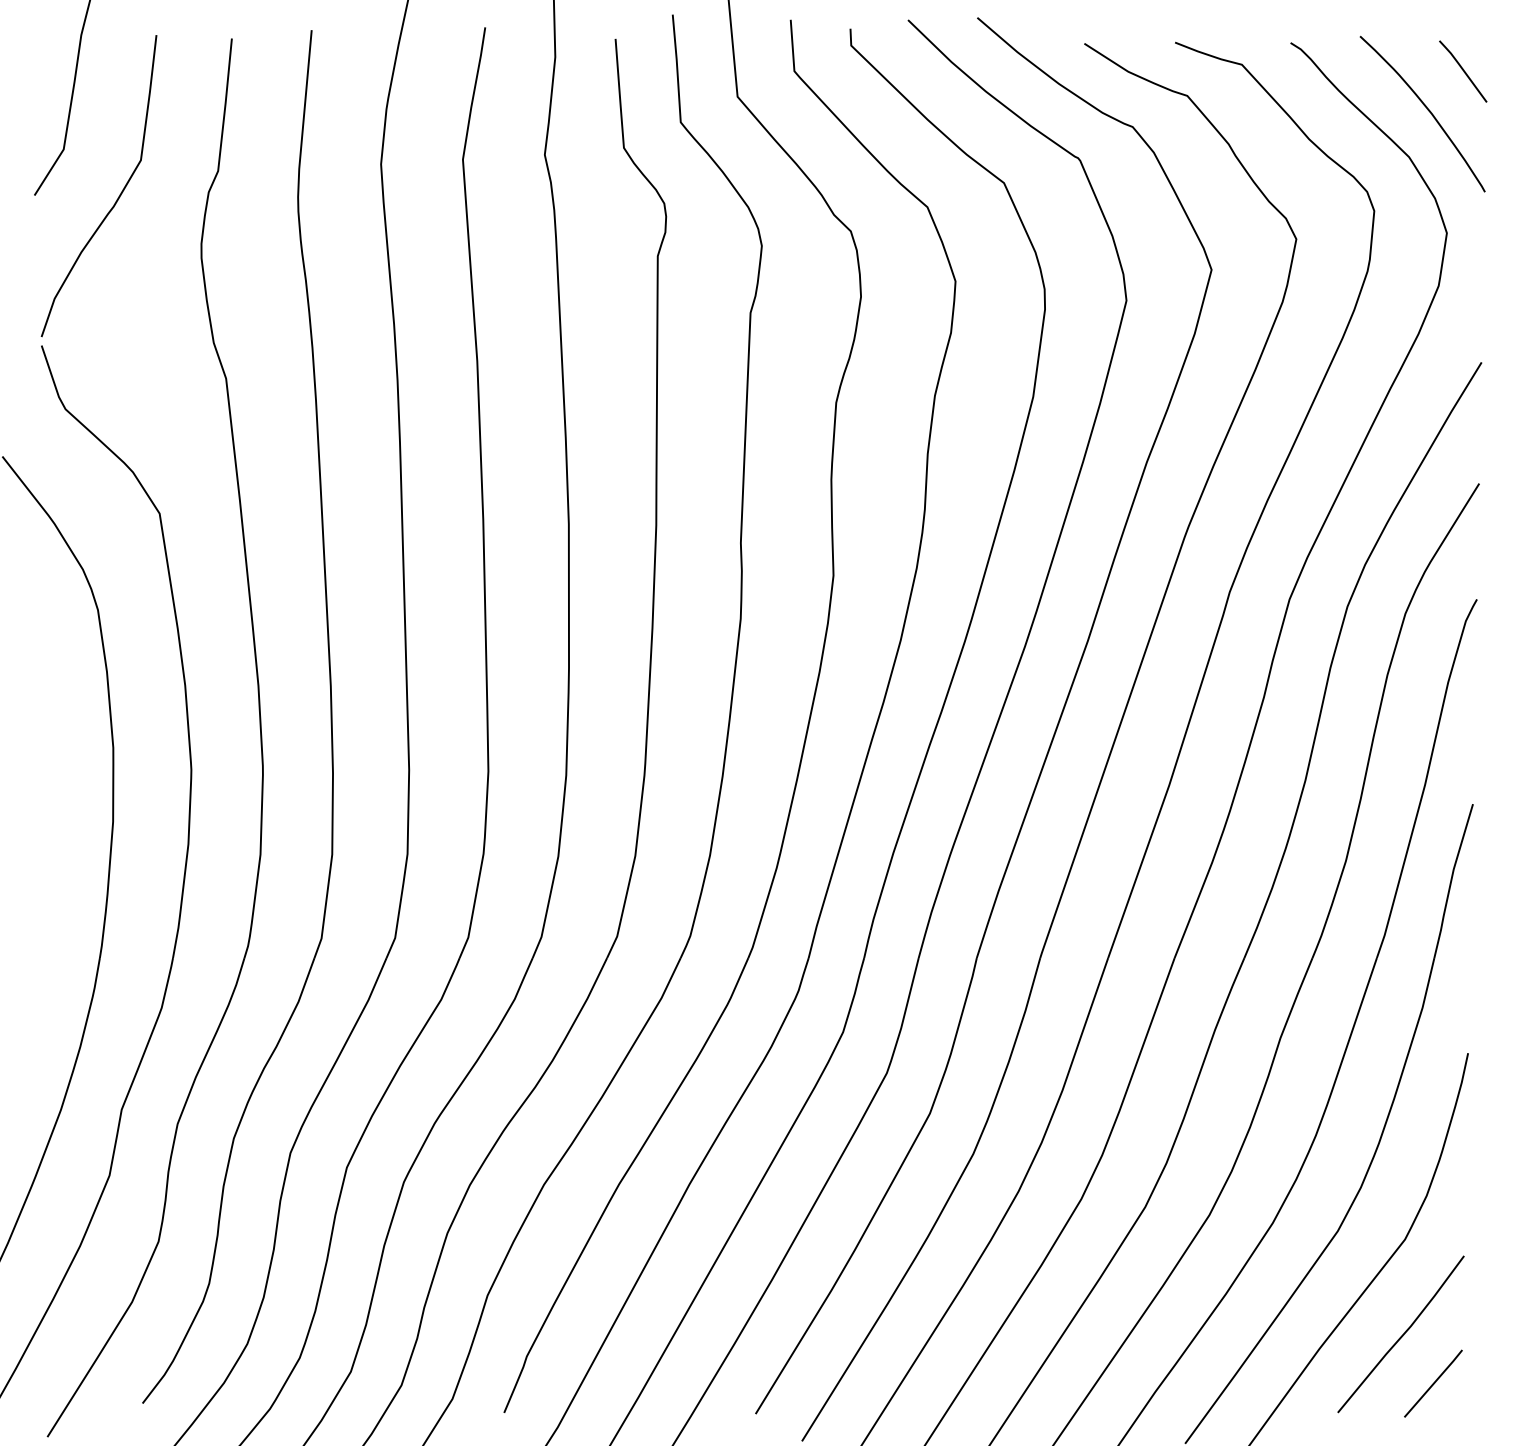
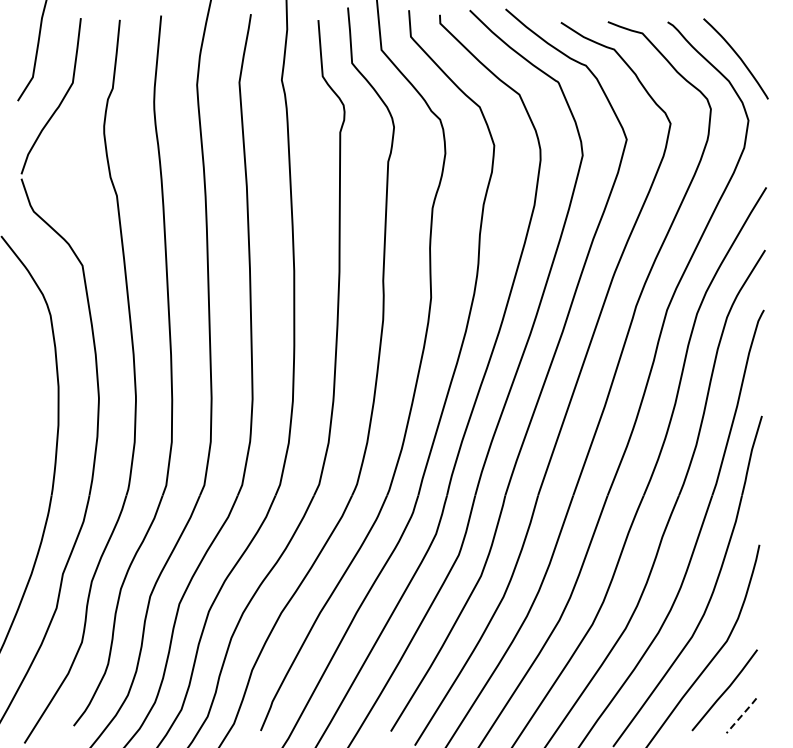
line: (1462, 70) -> (756, 36), removed
line: (1435, 1383) -> (742, 715), solid -> dashed

